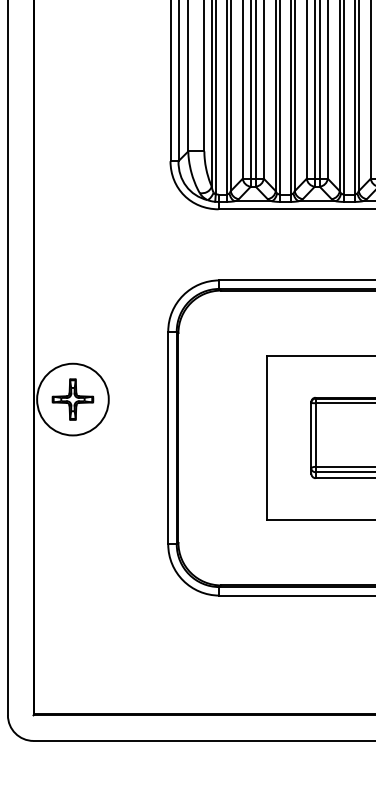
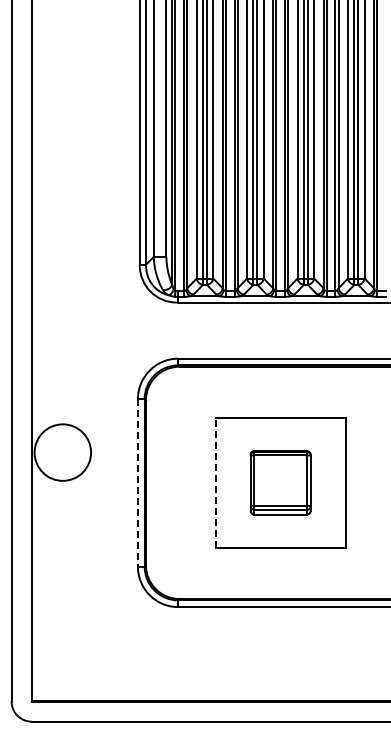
part: (72, 399) -> (62, 452), removed
line: (167, 437) -> (137, 482), solid -> dashed
line: (266, 437) -> (215, 482), solid -> dashed

